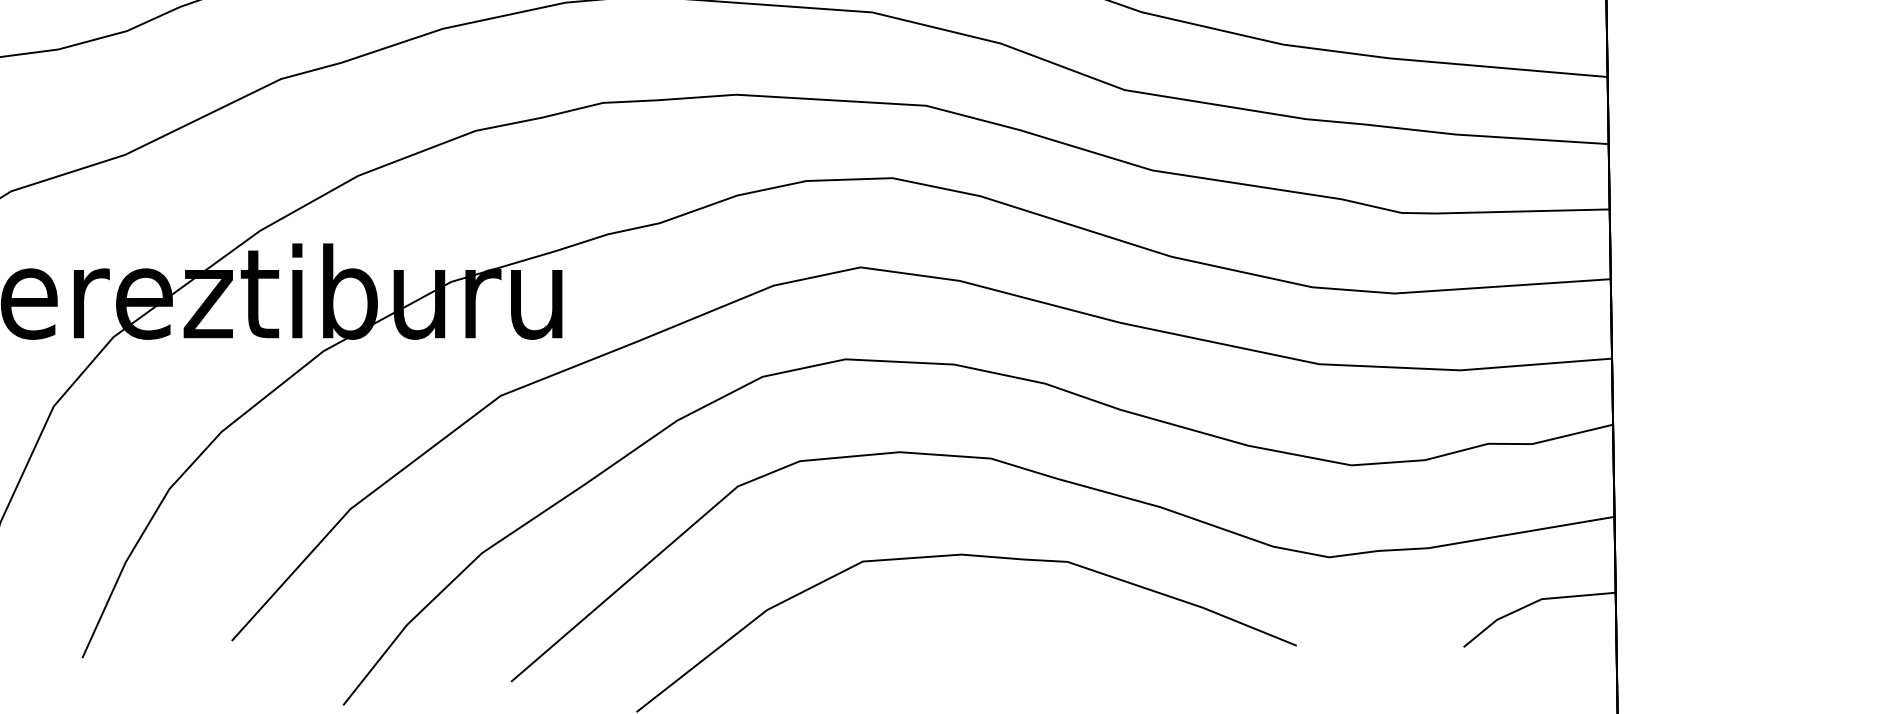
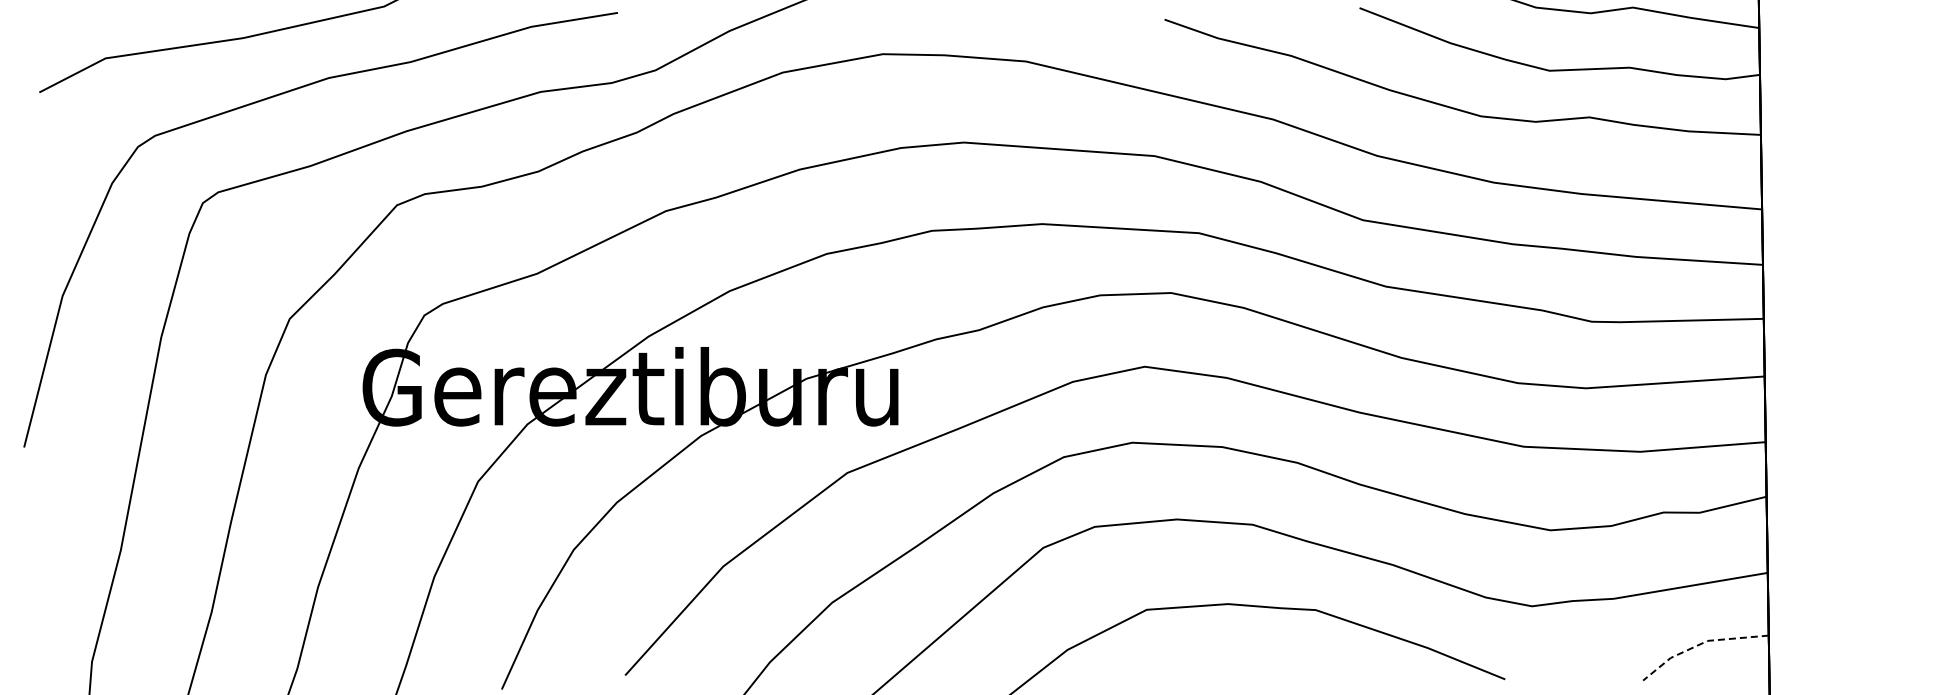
line: (1533, 603) -> (1700, 644), solid -> dashed

